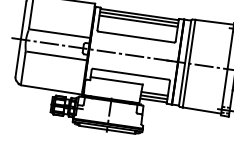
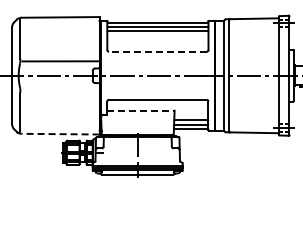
line: (136, 36) -> (157, 51), solid -> dashed
line: (56, 56) -> (60, 90), removed
line: (116, 80) -> (140, 110), solid -> dashed
line: (51, 90) -> (60, 134), solid -> dashed

